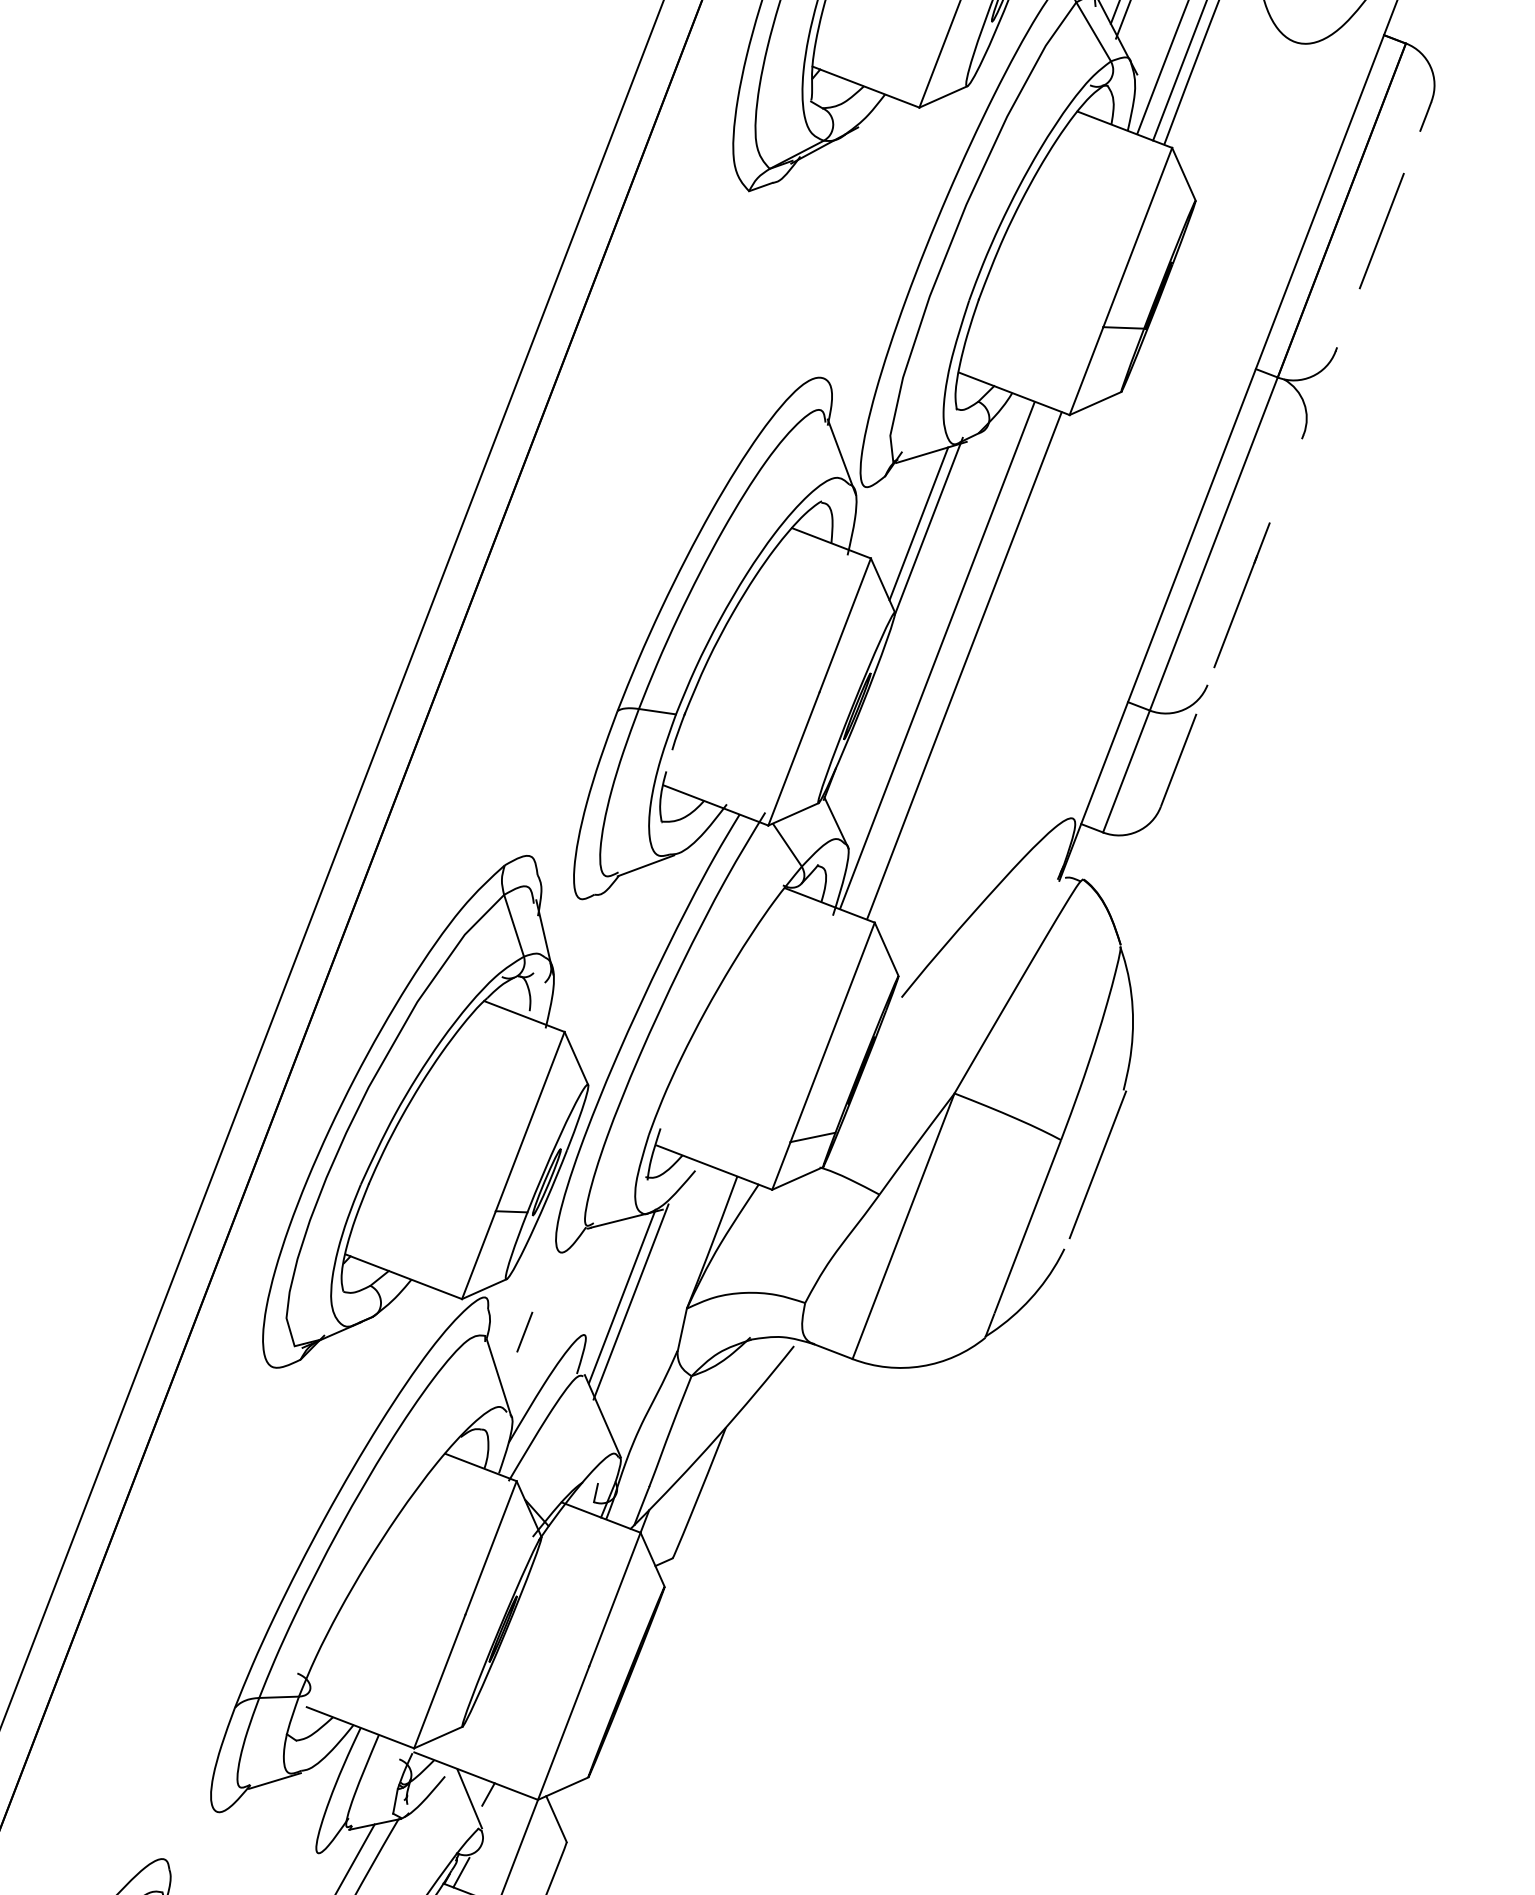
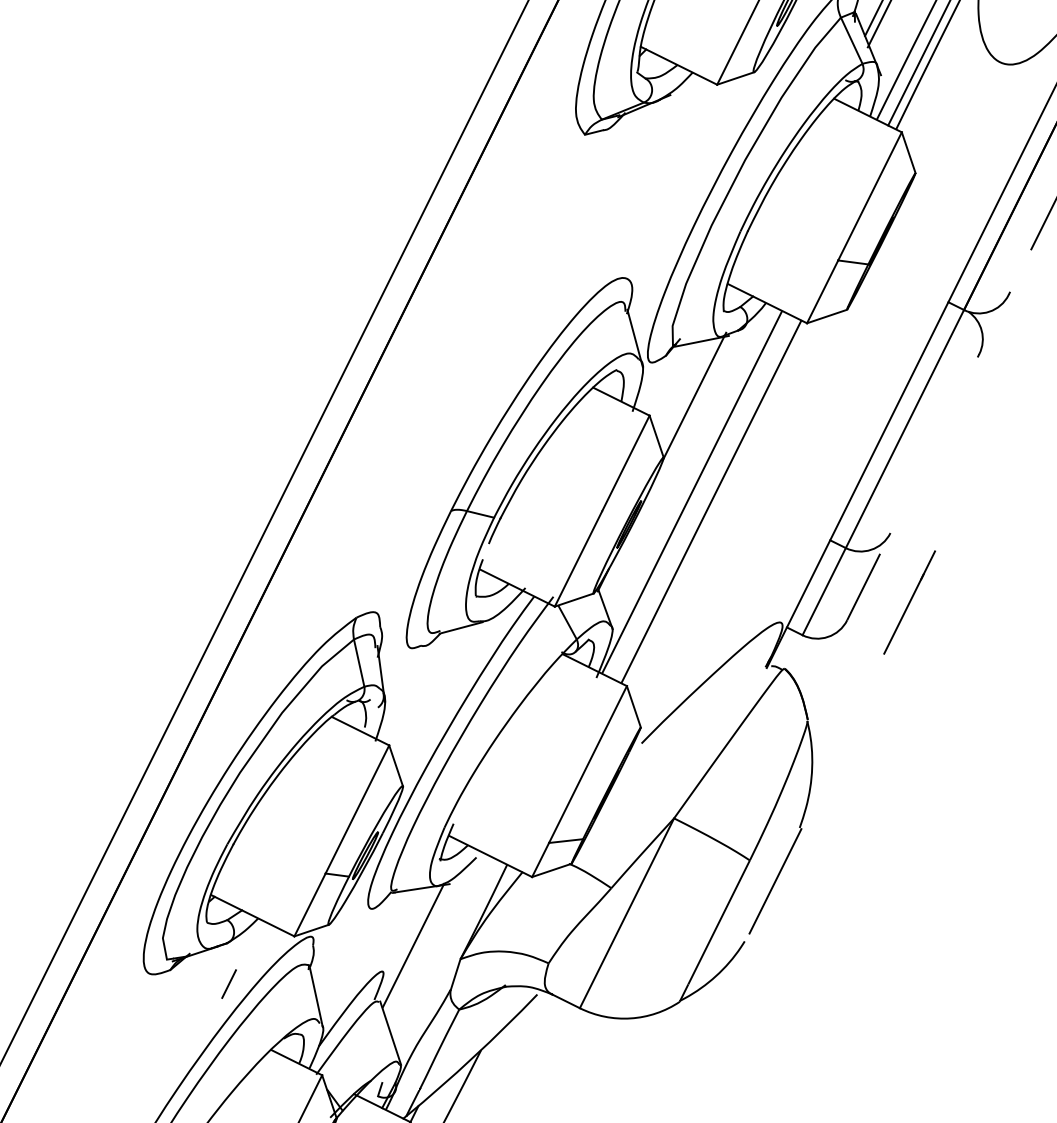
line: (918, 523) -> (687, 393), removed
line: (1241, 595) -> (909, 602), moved
line: (630, 1301) -> (419, 949), removed
line: (524, 1331) -> (228, 983), moved

